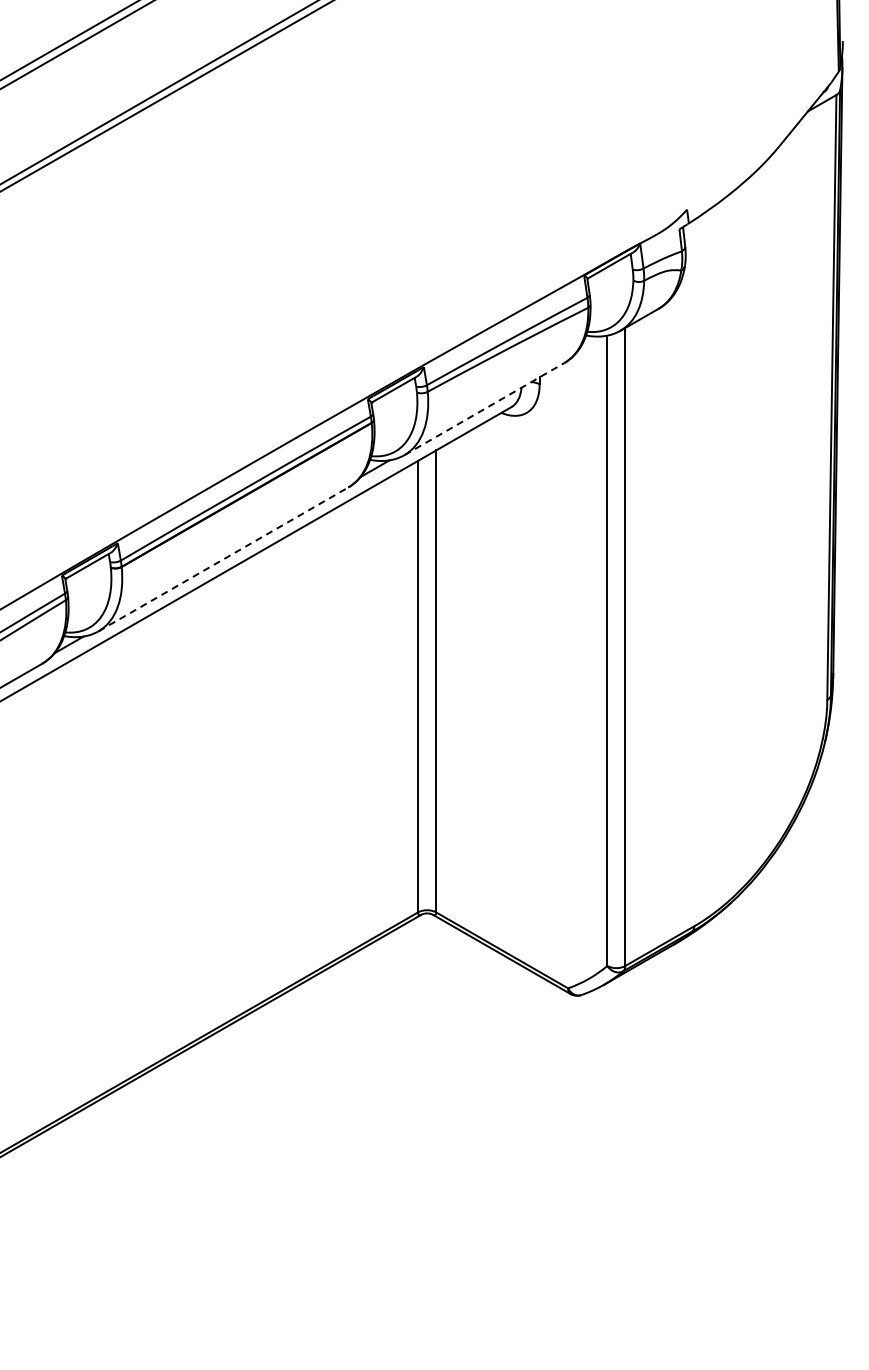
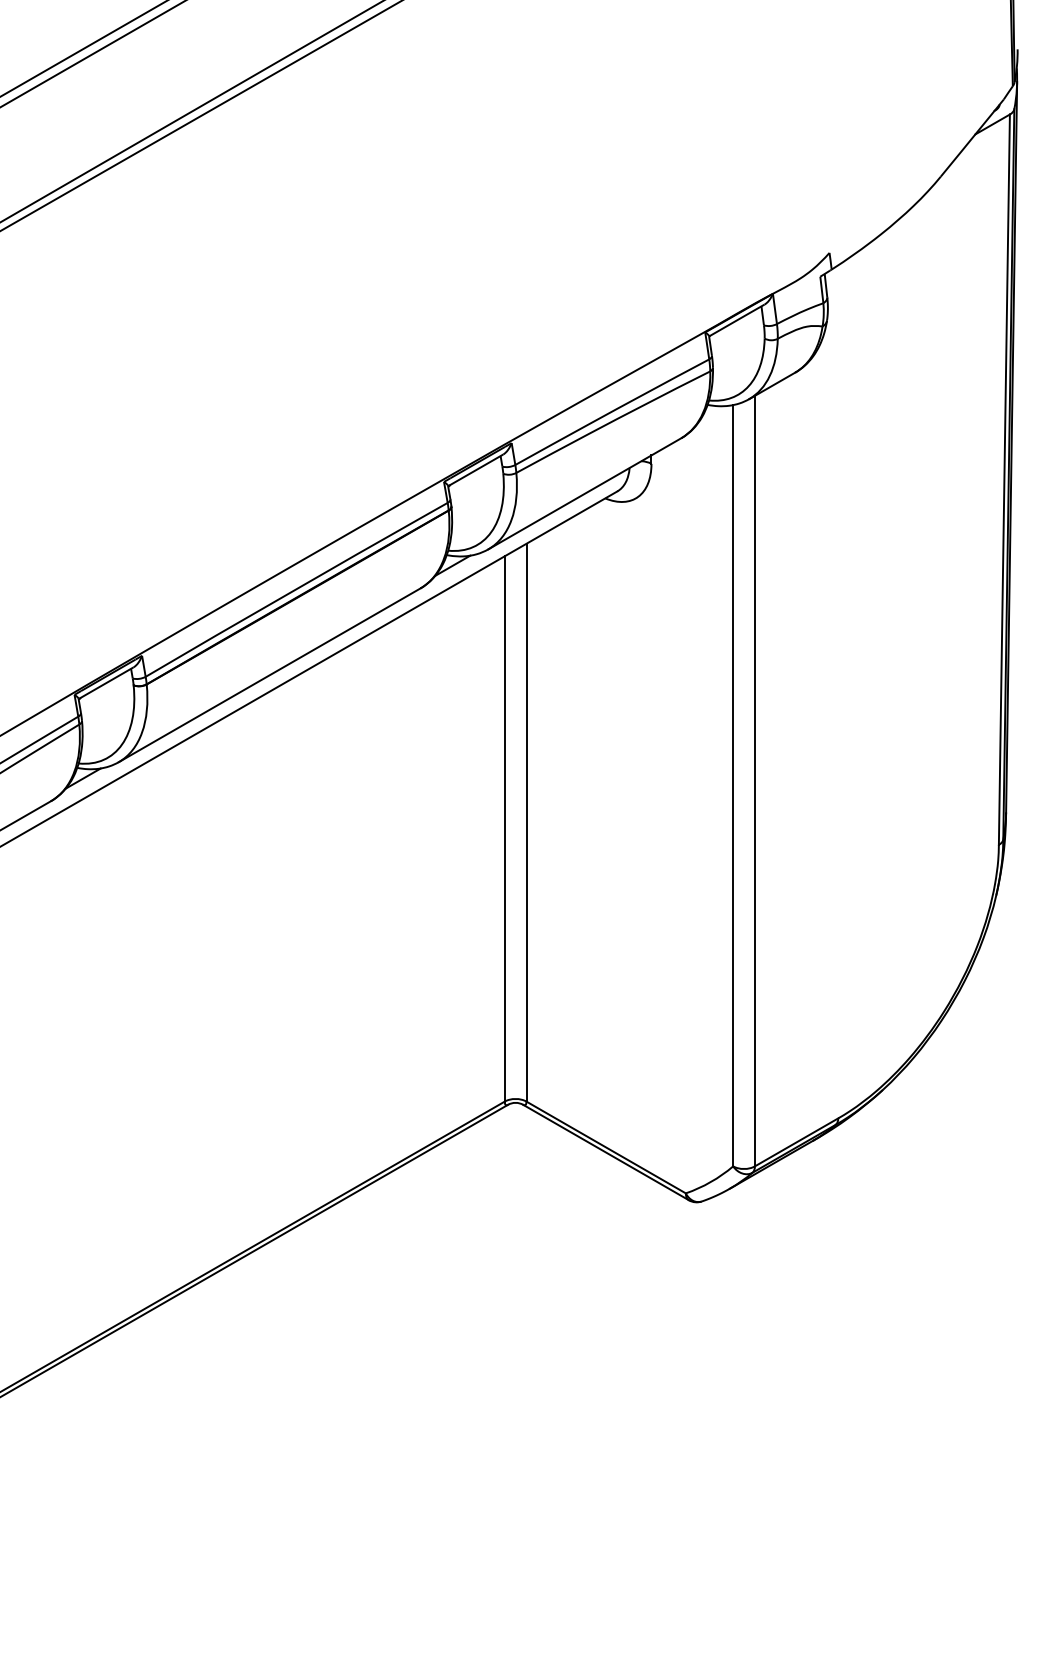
line: (484, 408) -> (584, 493), dashed -> solid
line: (223, 559) -> (269, 675), dashed -> solid

